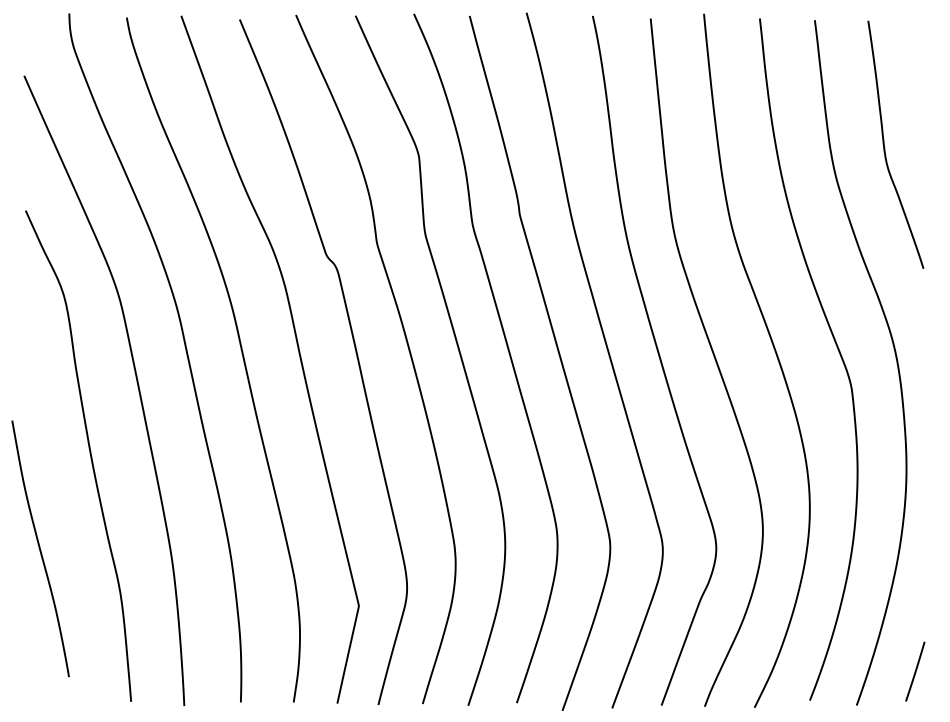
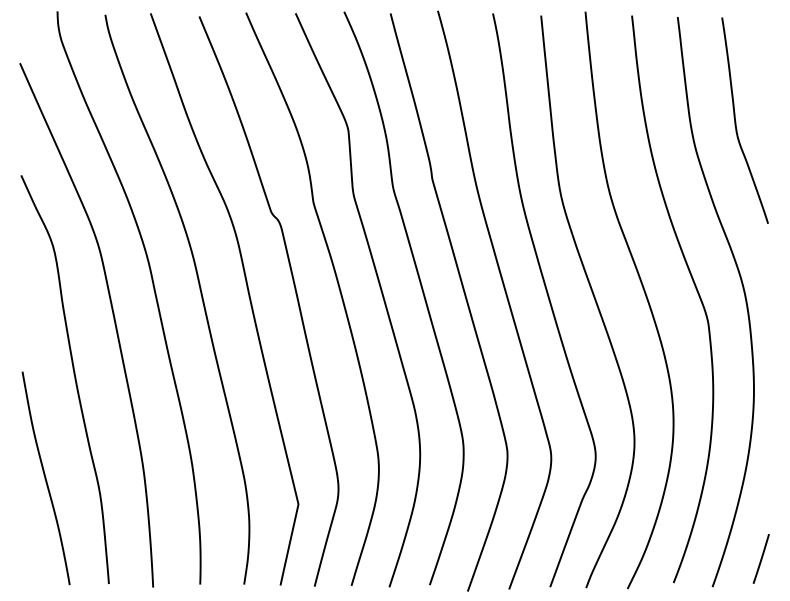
curve: (40, 548) -> (46, 478), moved

